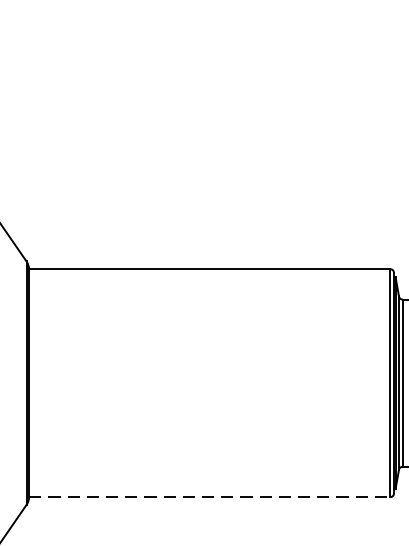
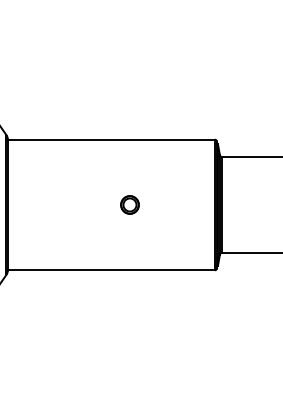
part: (241, 382) -> (129, 204), added
line: (209, 497) -> (111, 270), dashed -> solid

